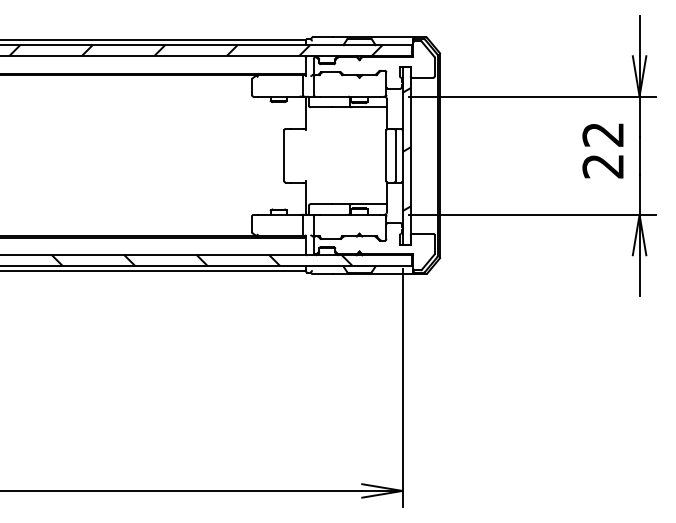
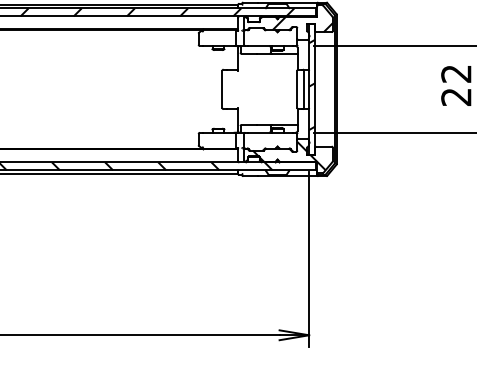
hatch: (393, 67) -> (302, 24), added
hatch: (375, 246) -> (289, 155), added

